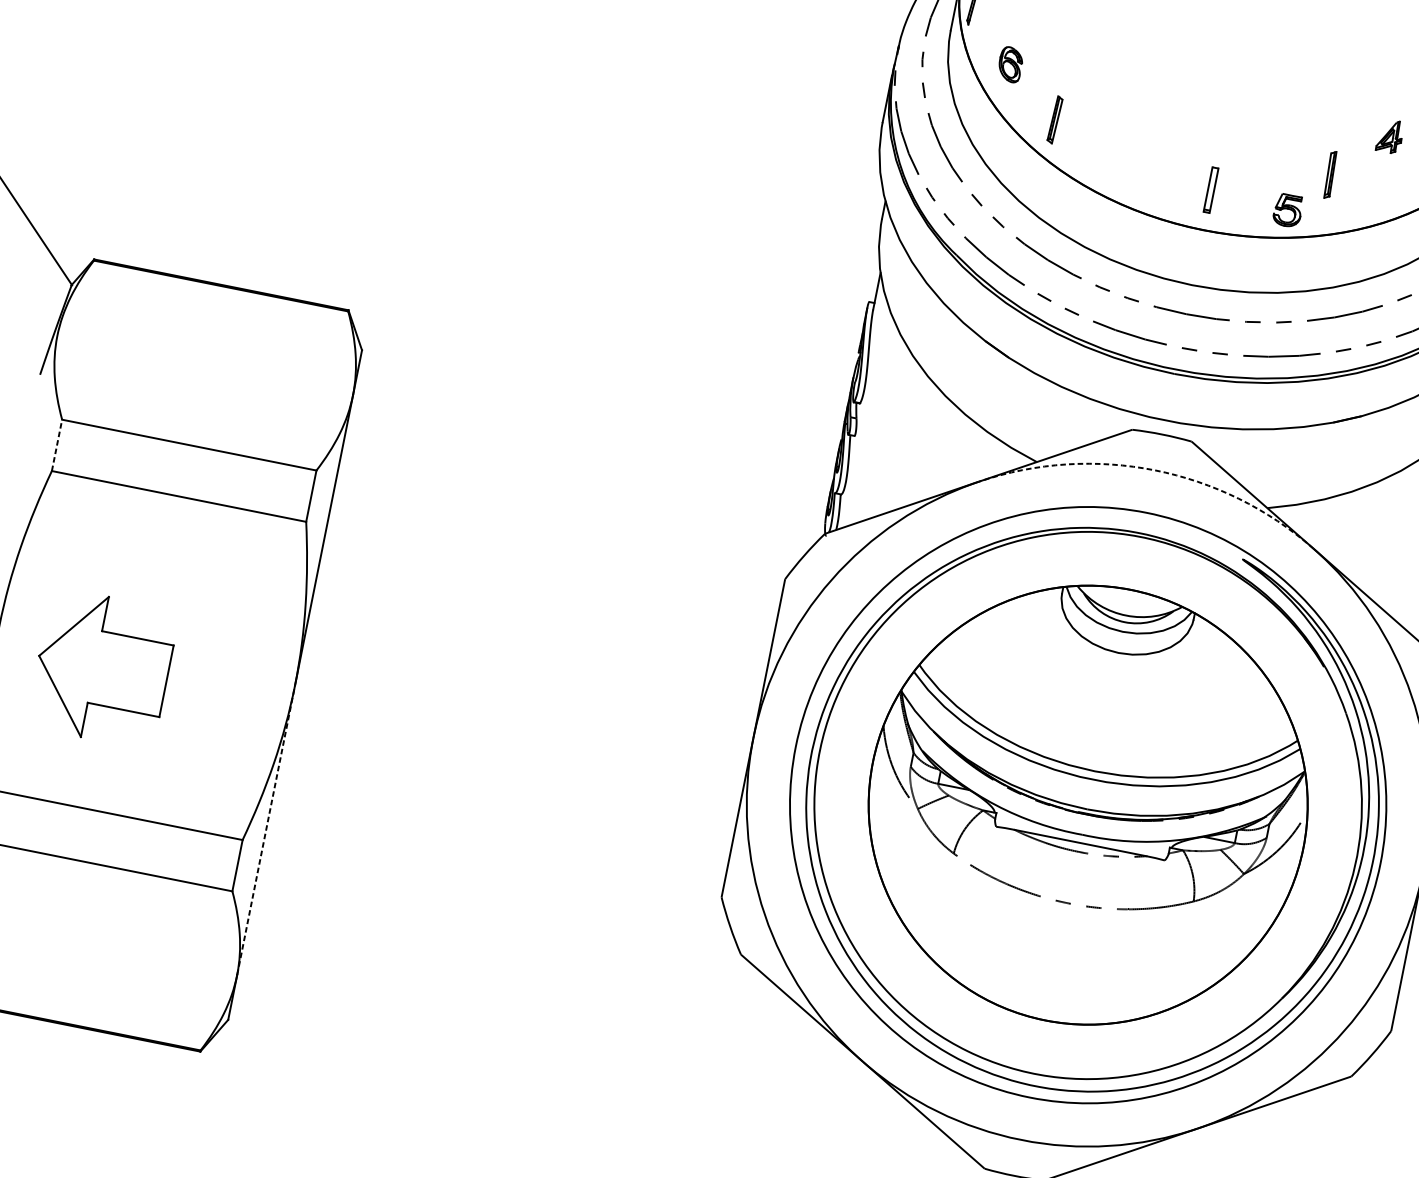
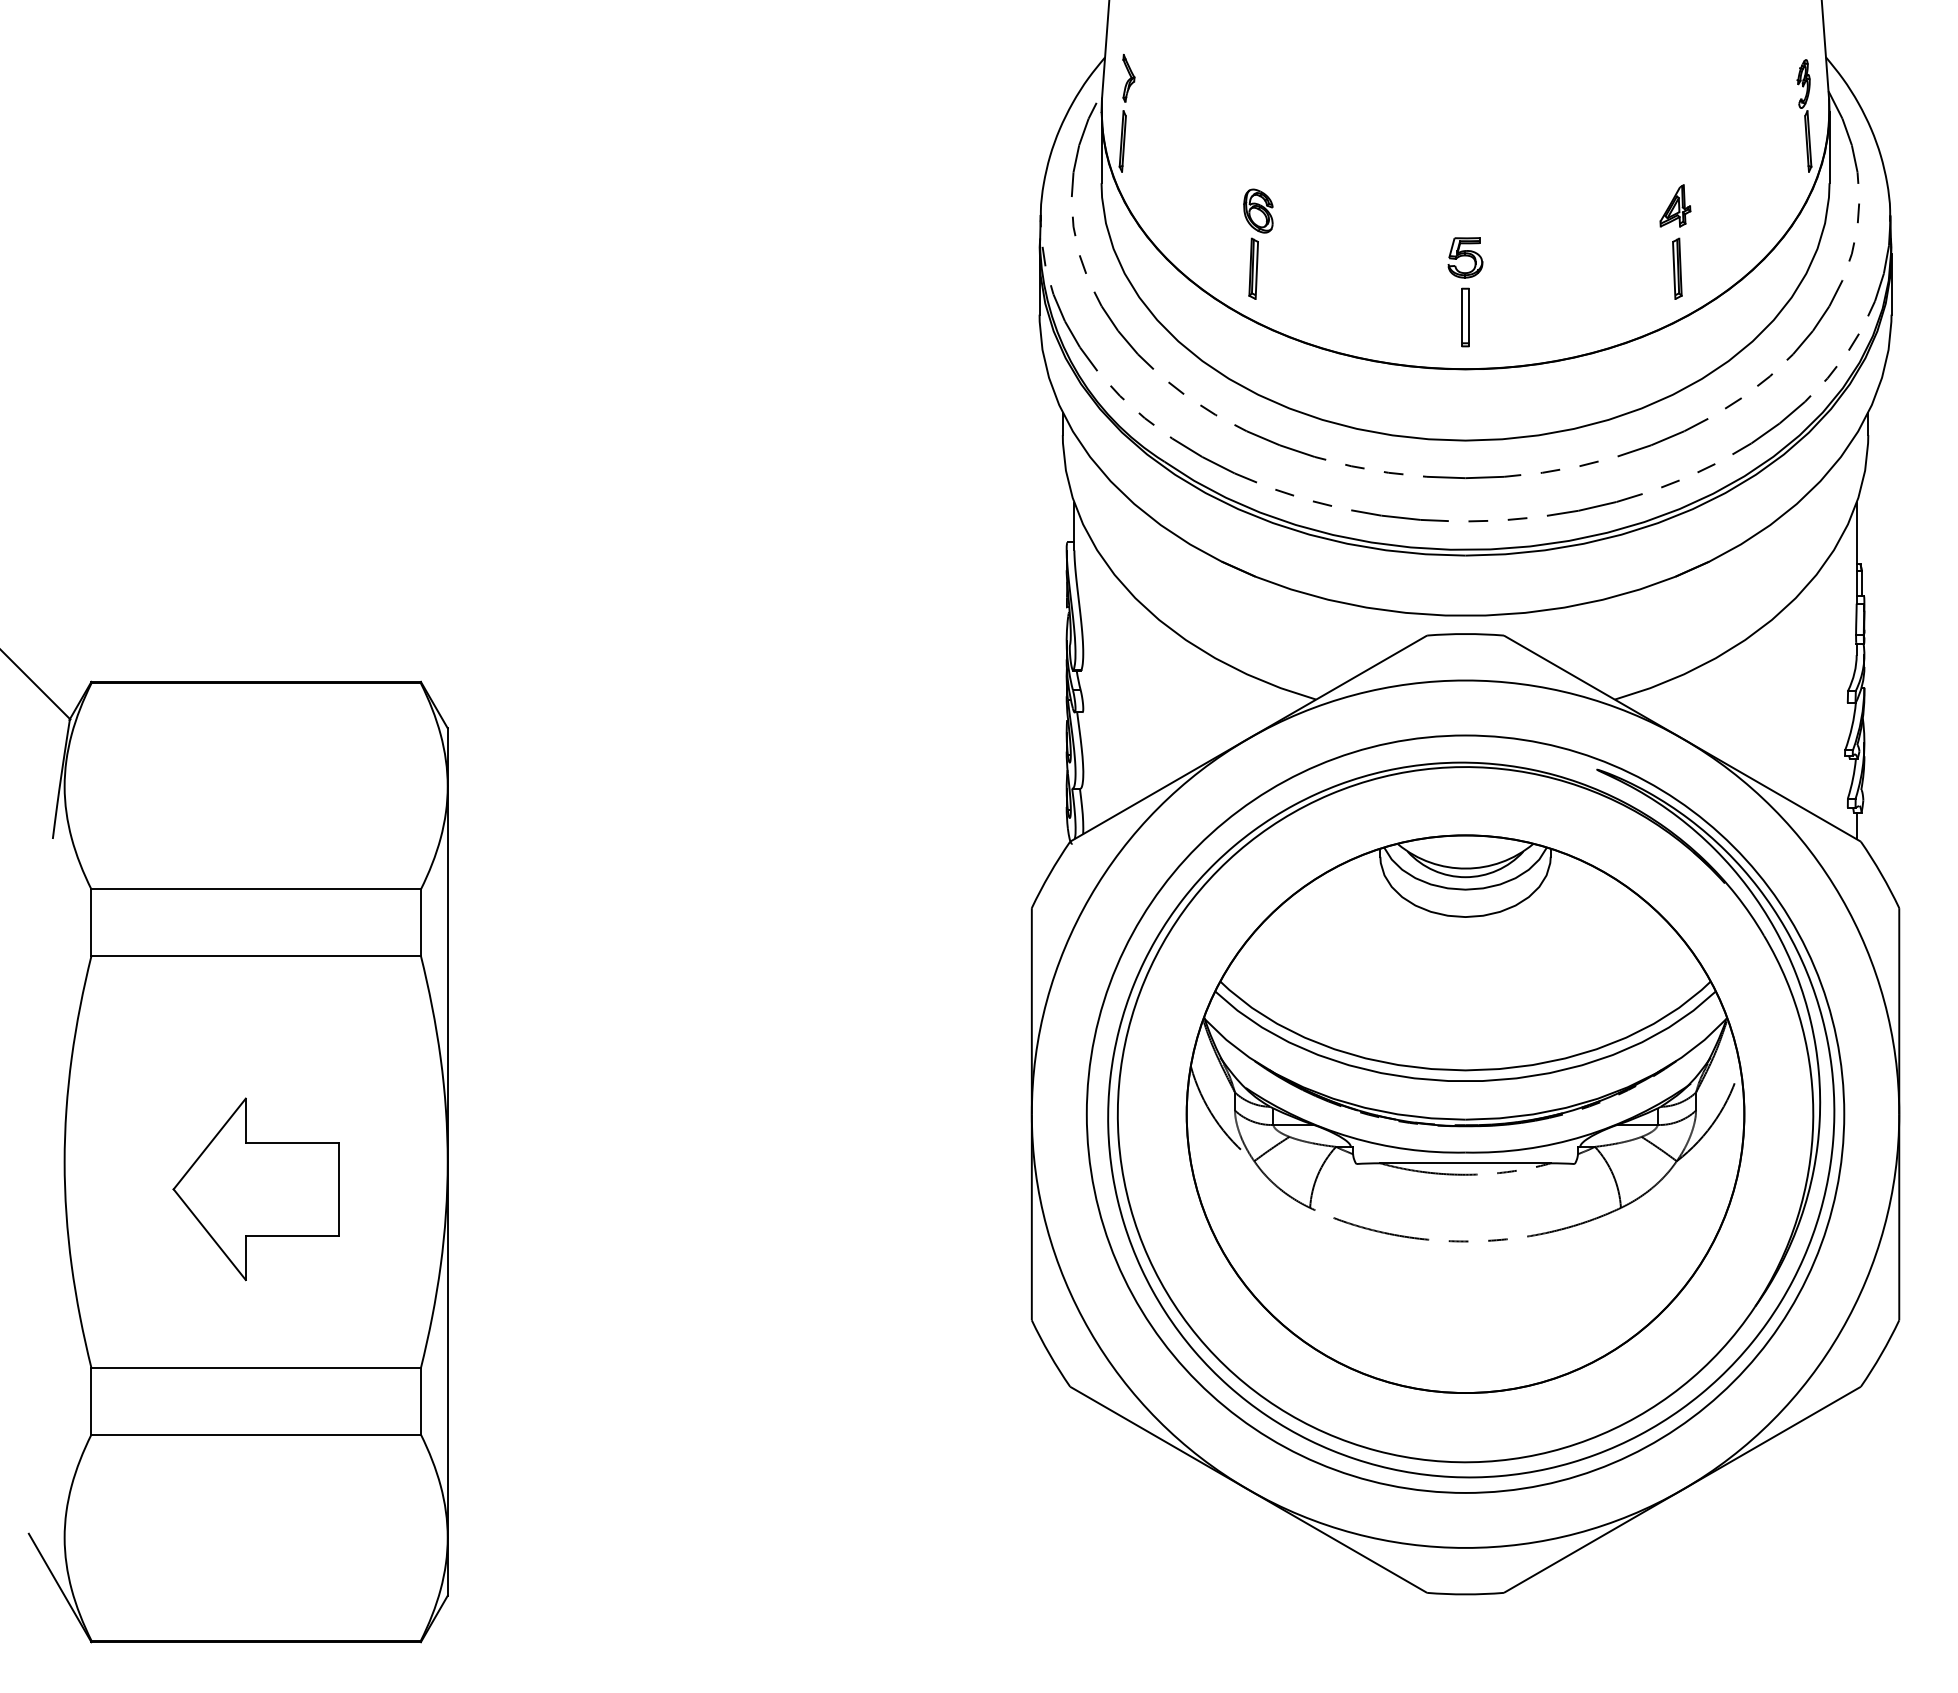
part: (1010, 64) -> (1258, 210), moved
part: (1330, 174) -> (1677, 268), moved
part: (1288, 210) -> (1465, 257), moved
line: (57, 445) -> (91, 922), dashed -> solid
arc: (1155, 470) -> (1465, 680), dashed -> solid
part: (102, 668) -> (255, 1189), moved
line: (266, 829) -> (447, 1349), dashed -> solid

